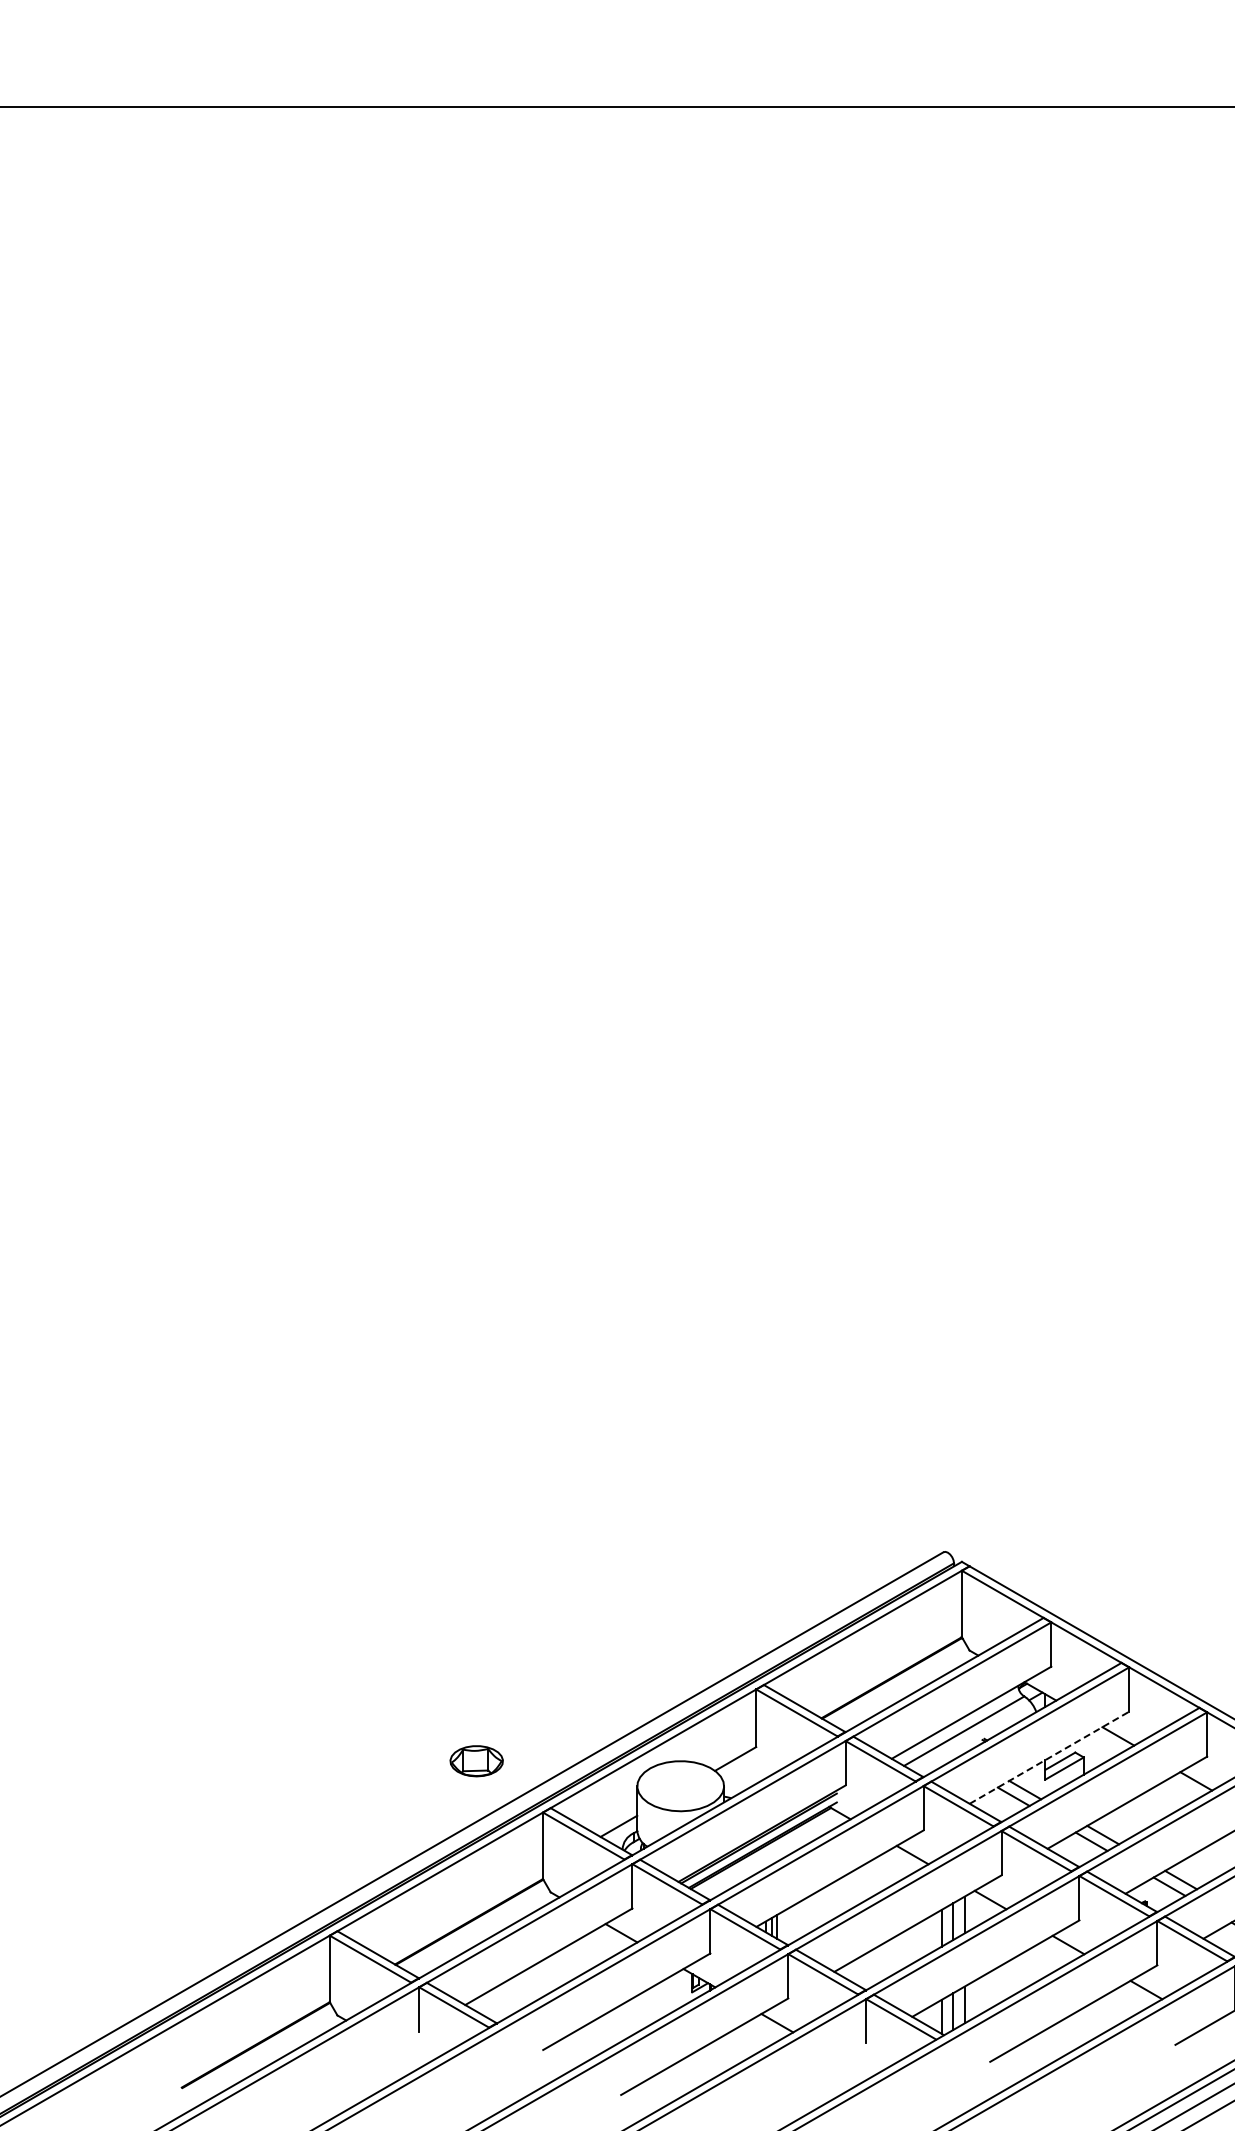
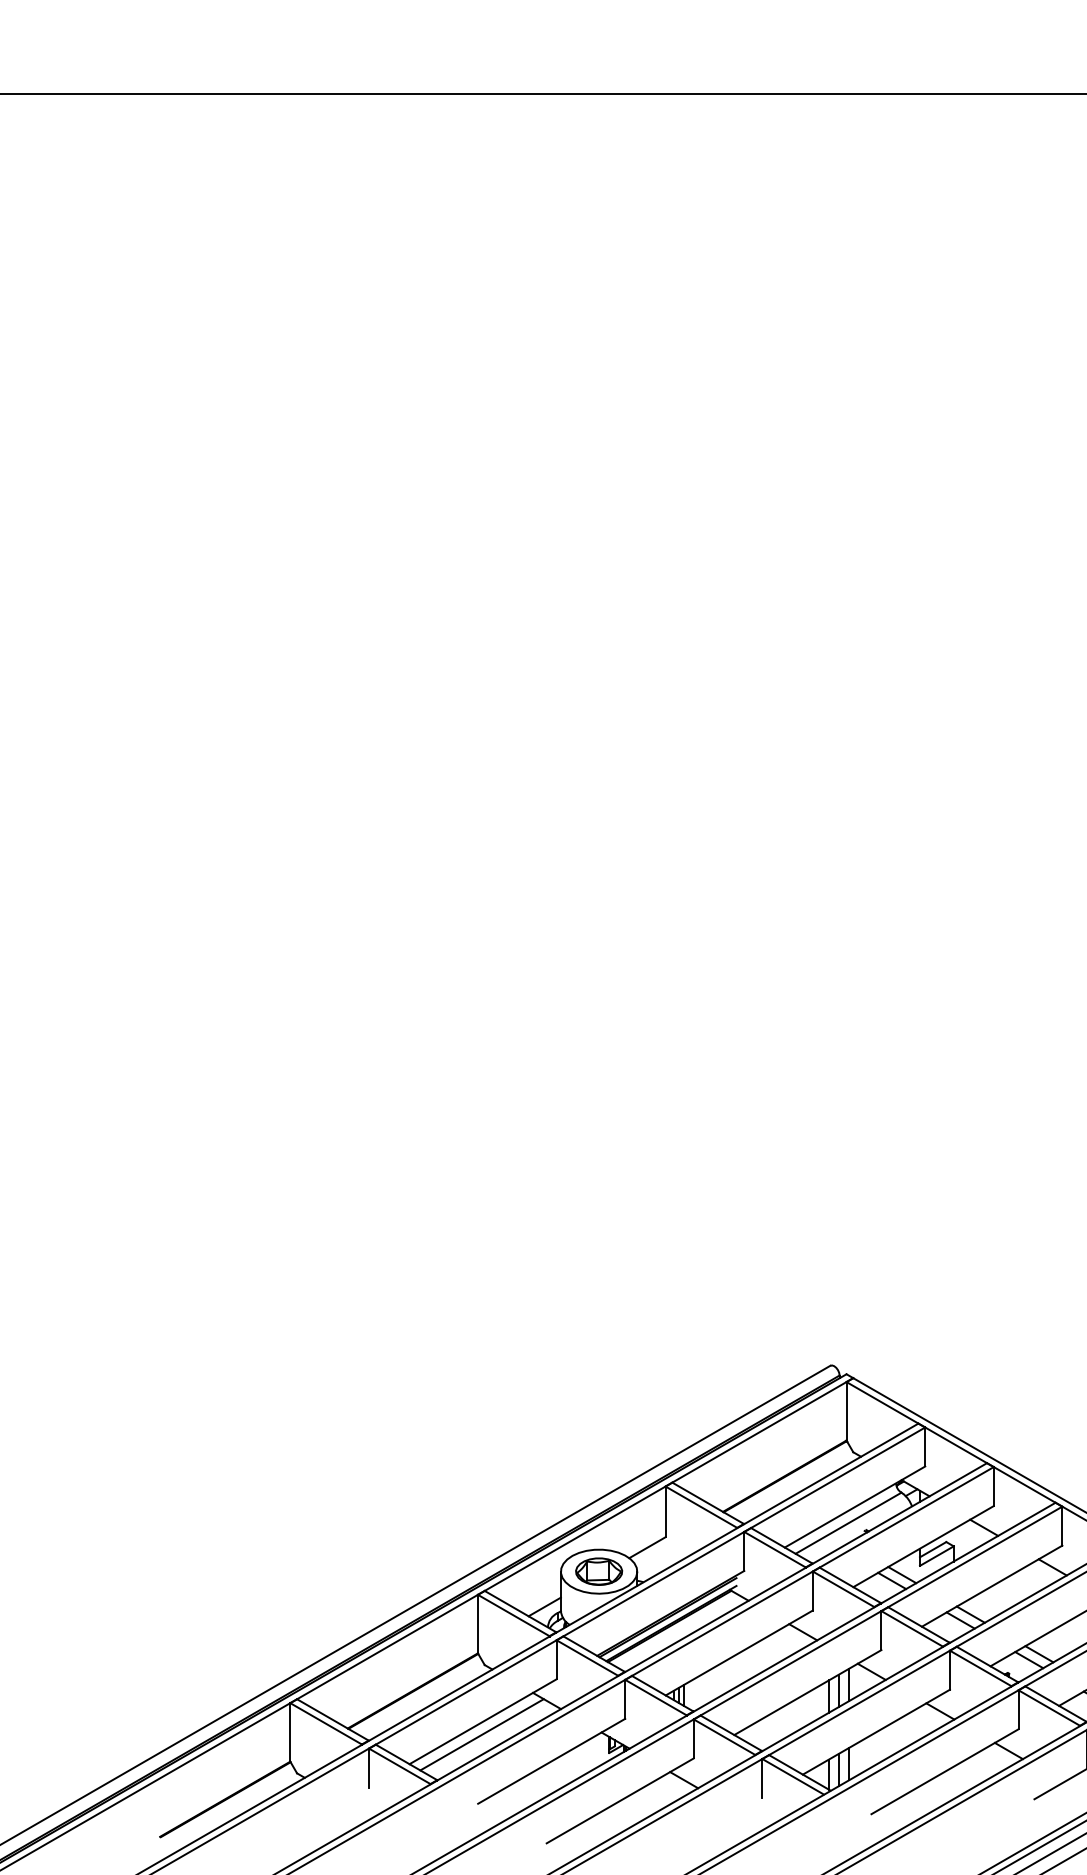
line: (1049, 1757) -> (923, 1546), dashed -> solid
part: (476, 1761) -> (598, 1571), moved
line: (547, 1971) -> (481, 1734), added

